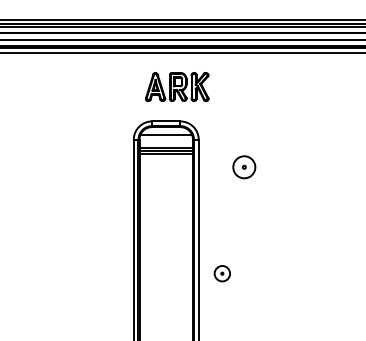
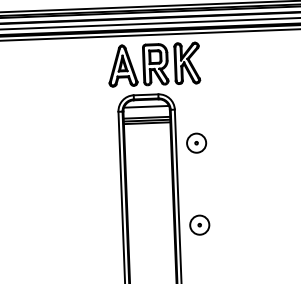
part: (177, 86) -> (154, 64), size x1.67
part: (244, 167) -> (196, 143), moved
part: (222, 273) -> (199, 224), size x1.43

